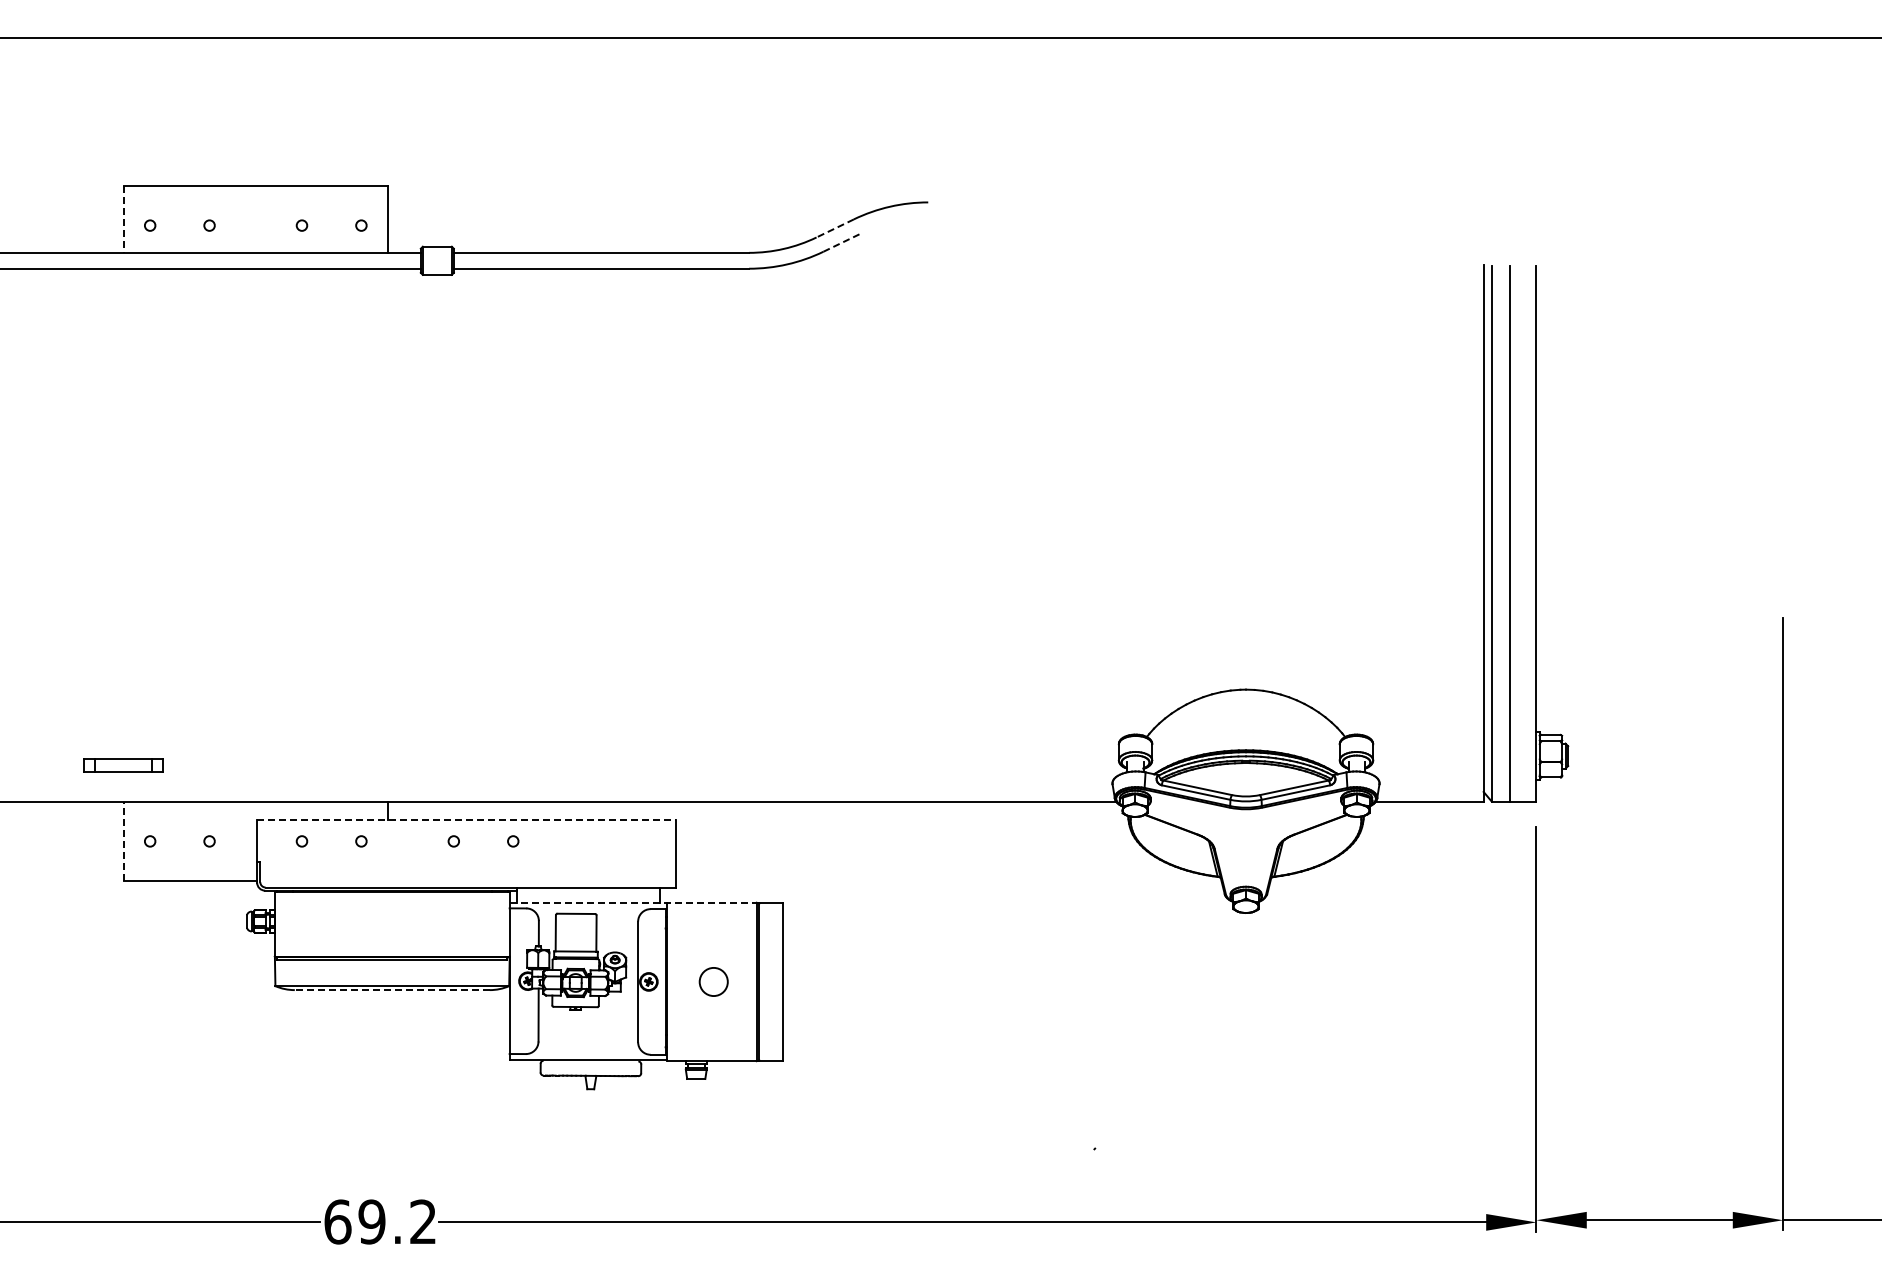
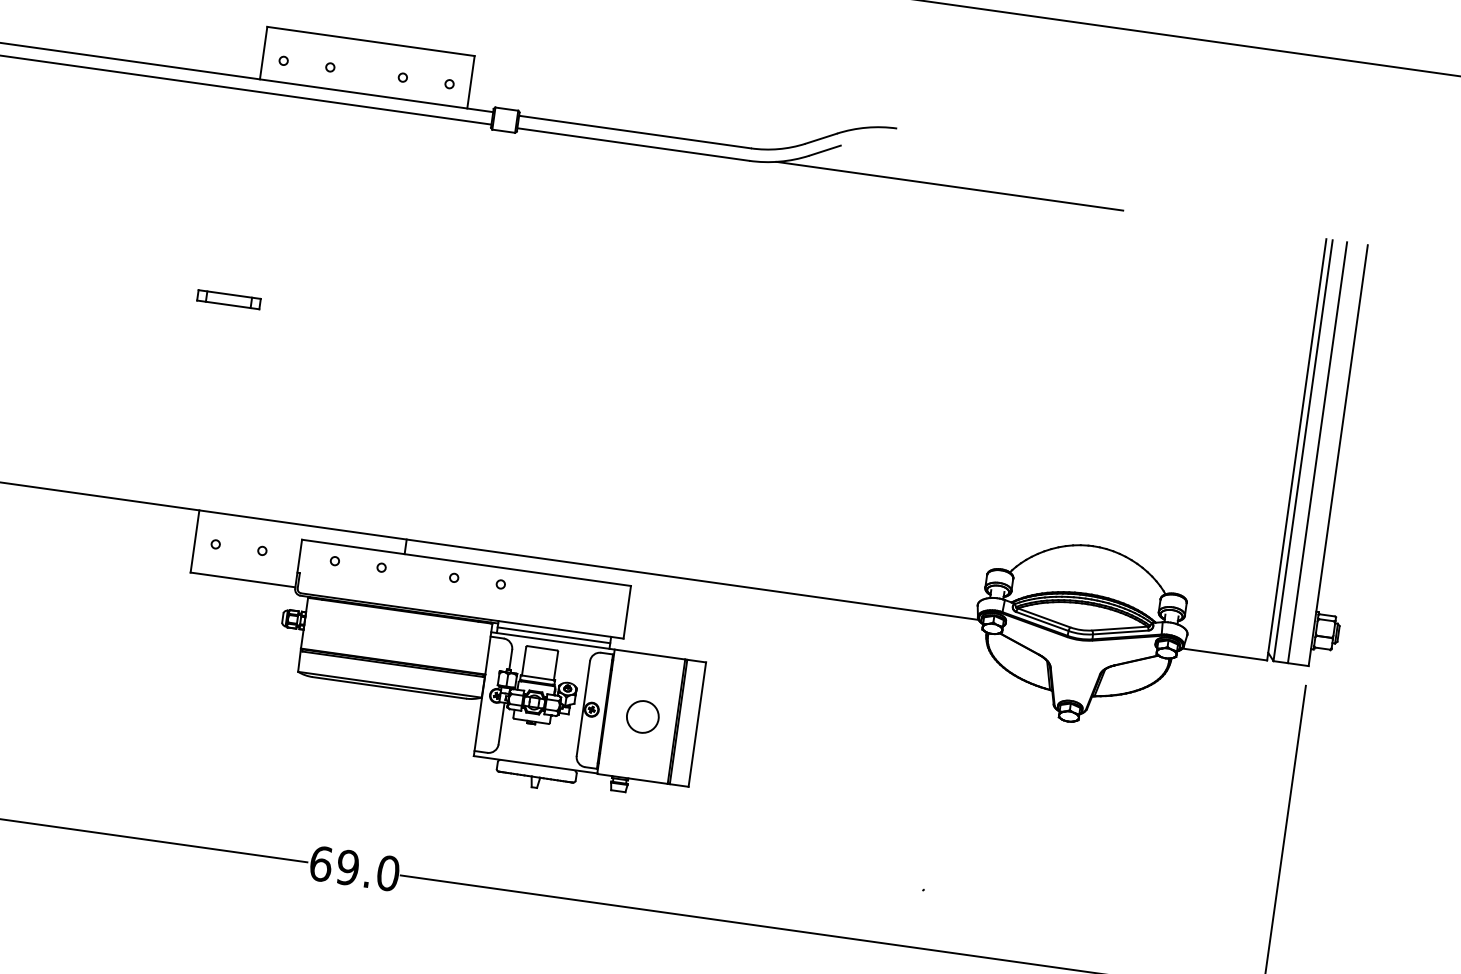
line: (123, 219) -> (263, 53), dashed -> solid
line: (835, 228) -> (821, 138), dashed -> solid
line: (842, 242) -> (825, 150), dashed -> solid
line: (1003, 265) -> (949, 186), added
part: (123, 765) -> (228, 299), moved
line: (467, 820) -> (467, 563), dashed -> solid
line: (123, 841) -> (194, 541), dashed -> solid
line: (588, 895) -> (553, 635), added
line: (633, 902) -> (588, 645), dashed -> solid
circle: (713, 981) -> (642, 716), size x1.43
line: (391, 990) -> (388, 688), dashed -> solid
text: (423, 1221) -> (388, 873), 69.2 -> 69.0

